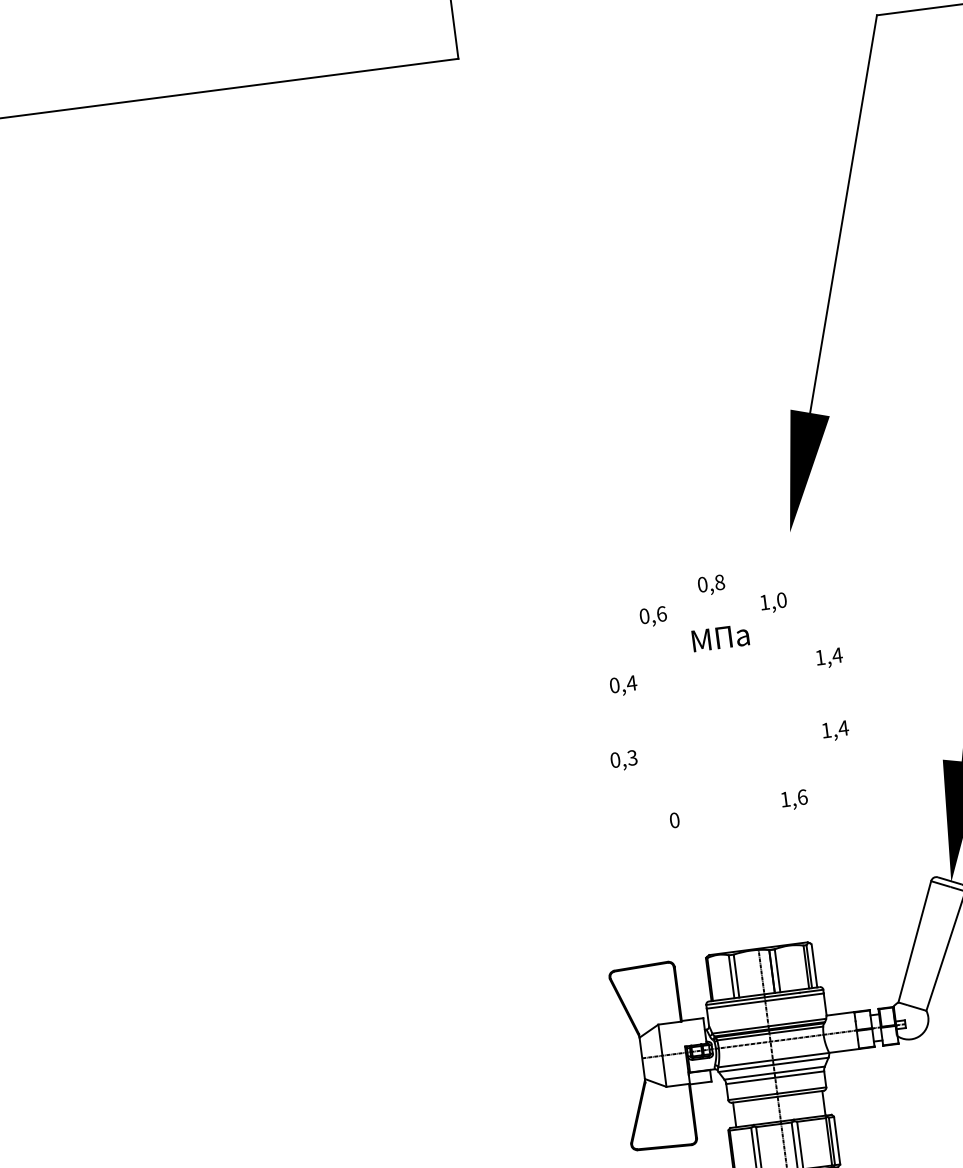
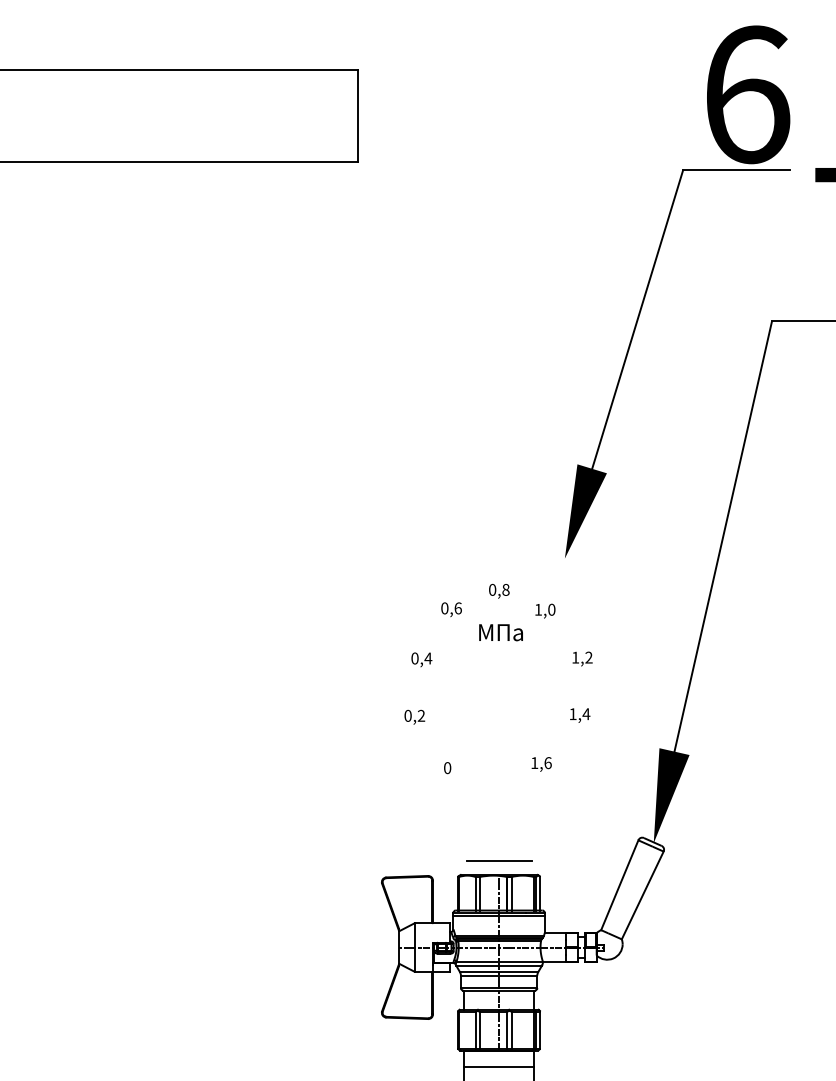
text: (836, 655) -> (588, 657), 1,4 -> 1,2
text: (632, 757) -> (421, 715), 0,3 -> 0,2
line: (755, 930) -> (498, 860), added

